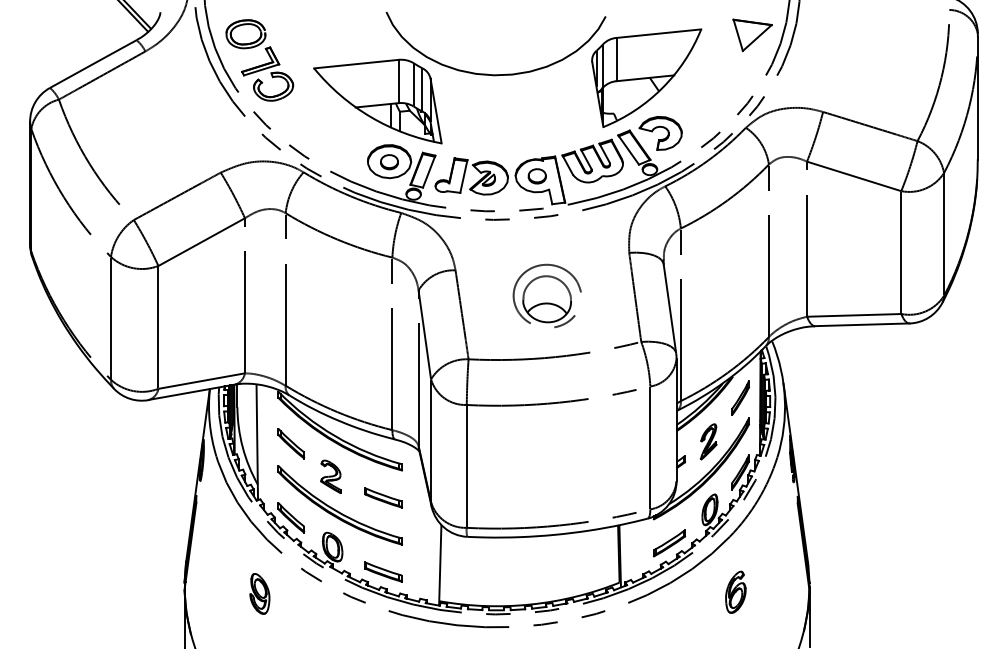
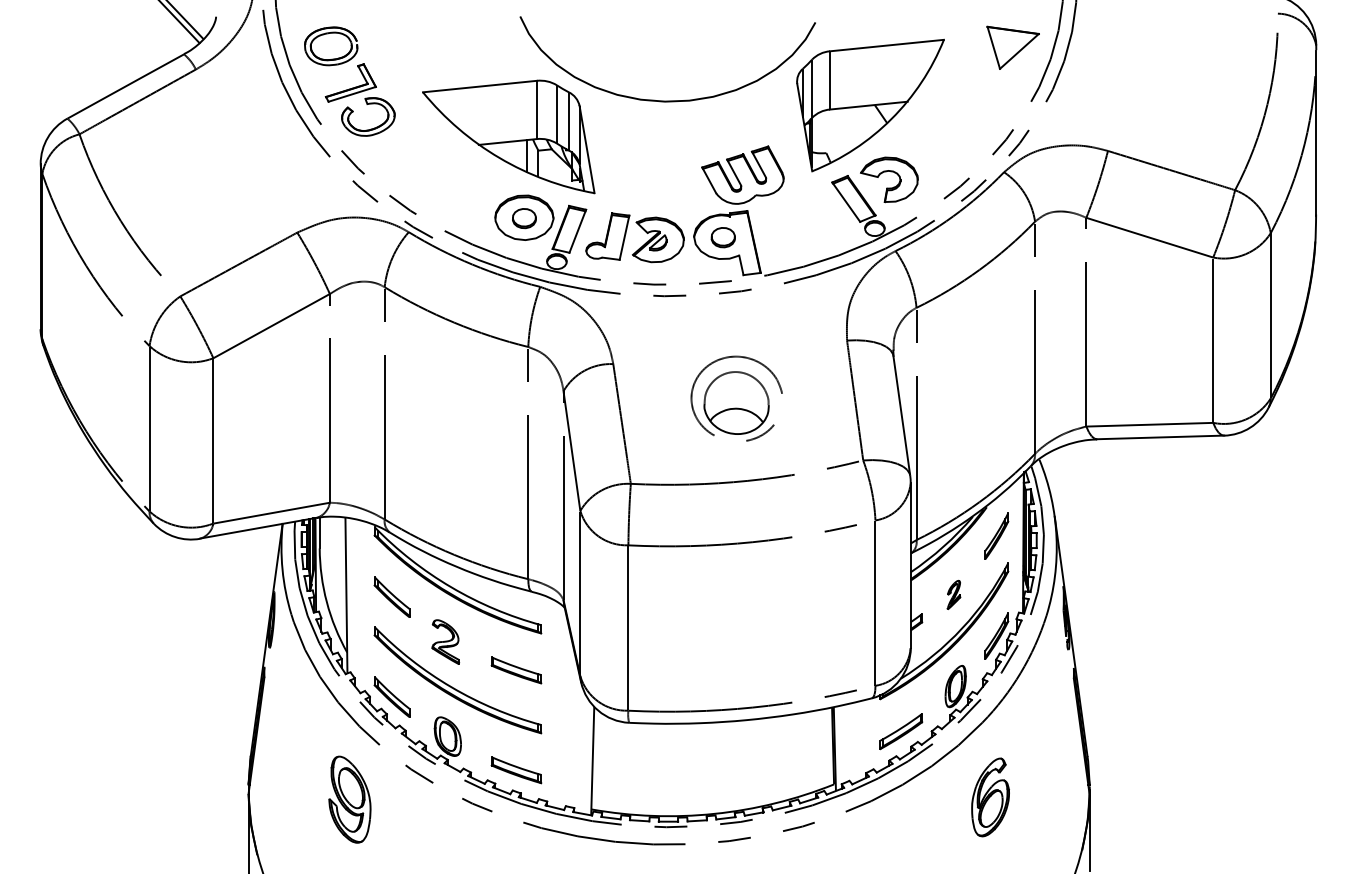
part: (592, 160) -> (742, 174), moved
part: (708, 441) -> (953, 594), size x0.6
part: (735, 592) -> (990, 797), size x1.4
part: (259, 593) -> (349, 799), size x1.6

